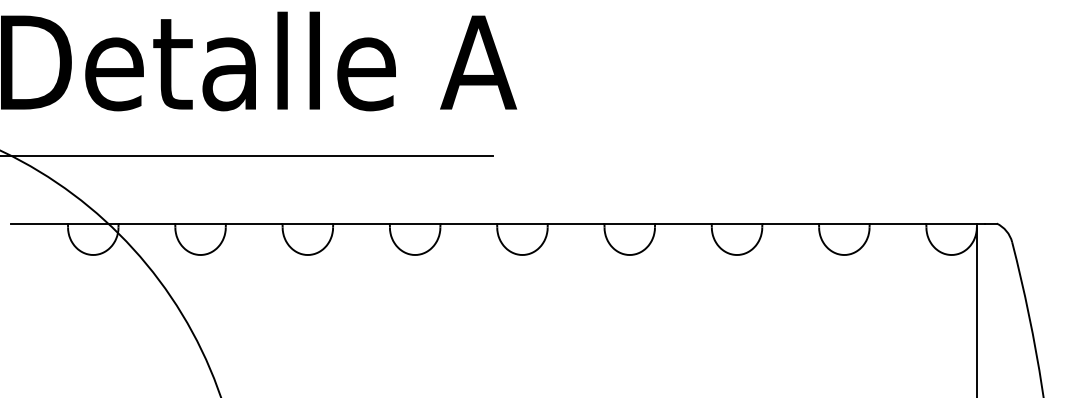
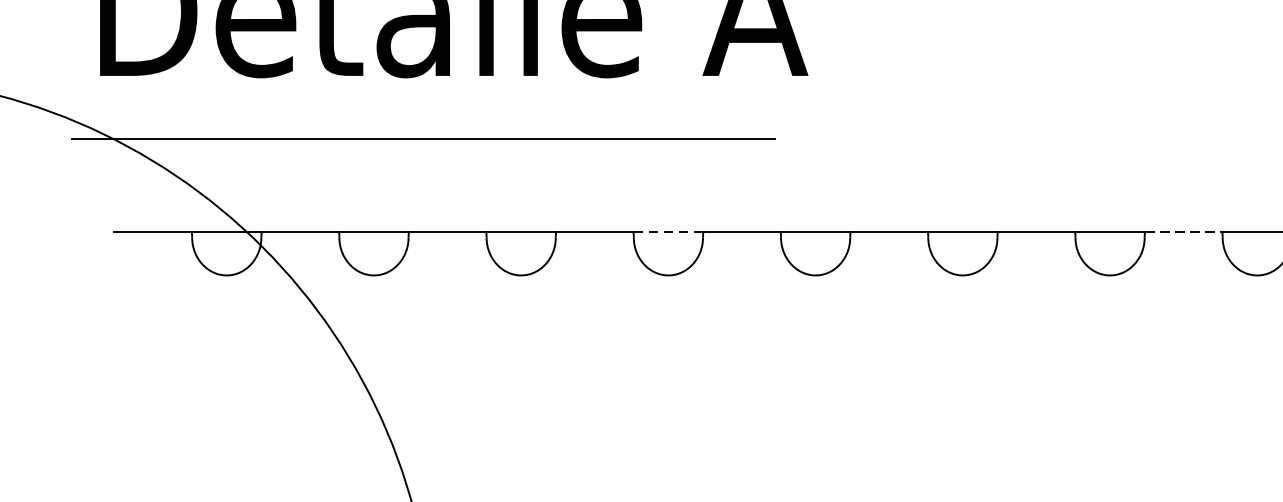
line: (415, 223) -> (668, 232), solid -> dashed
line: (791, 223) -> (1184, 232), solid -> dashed

